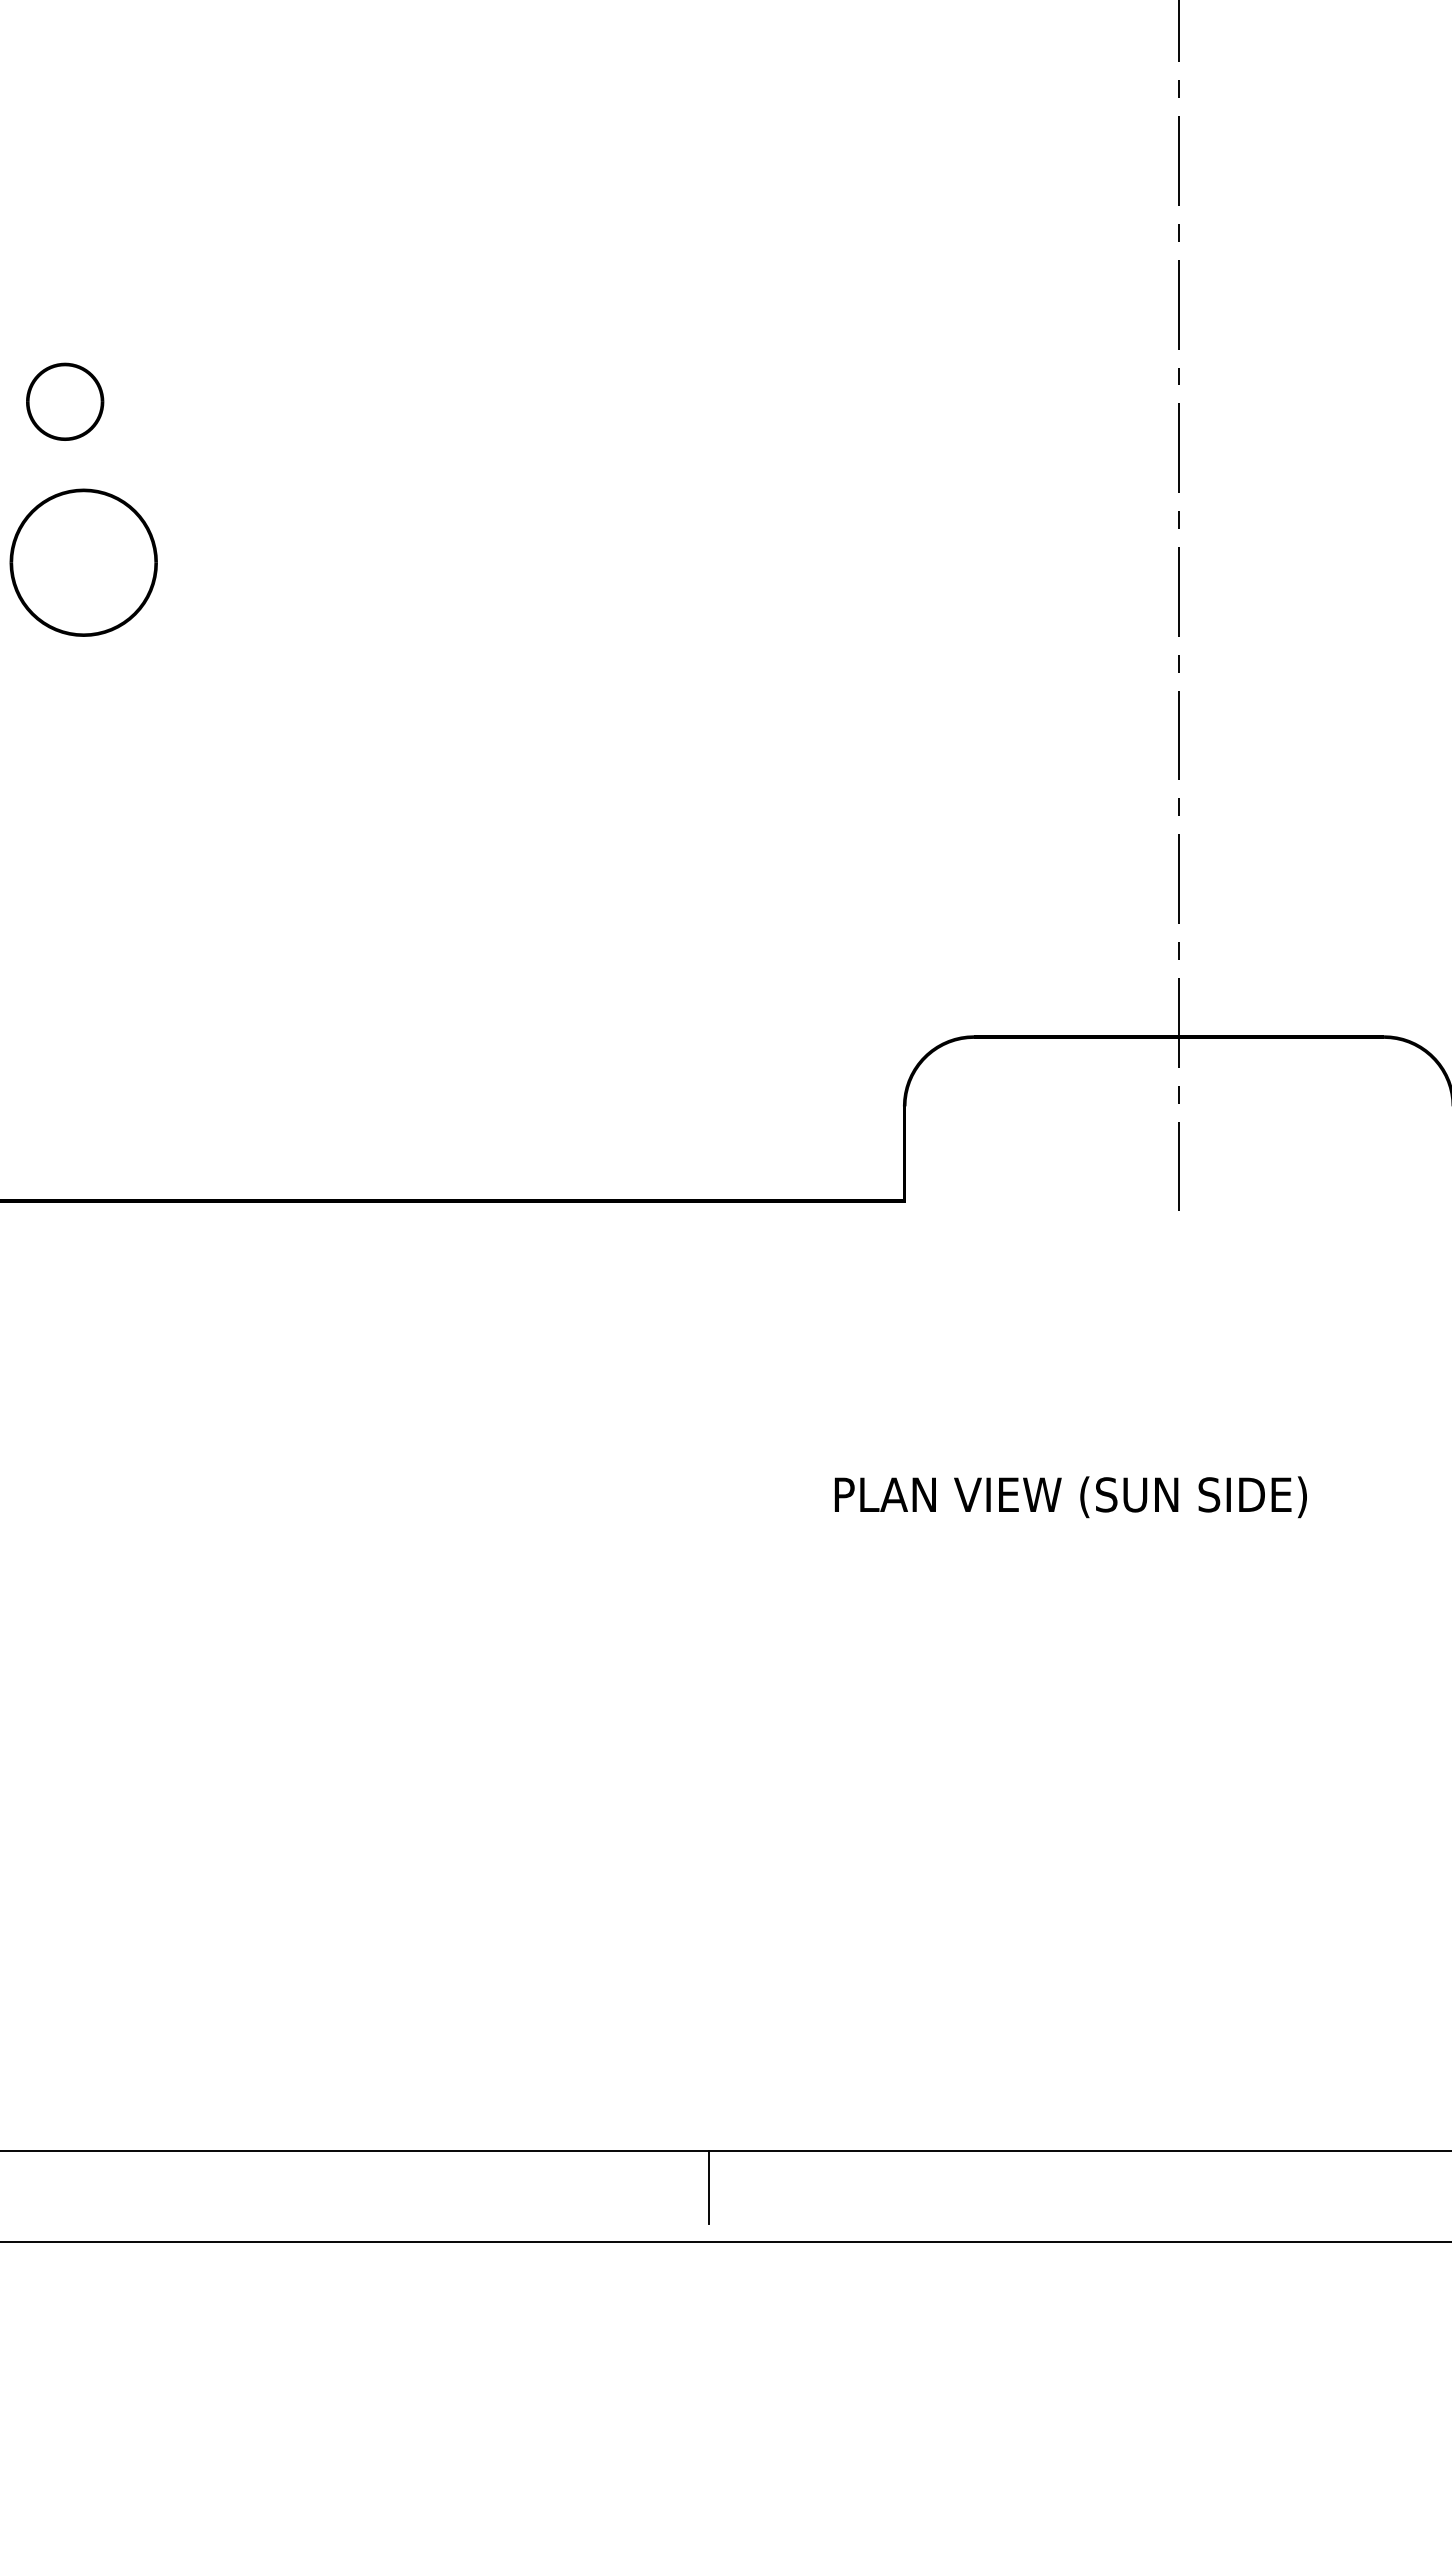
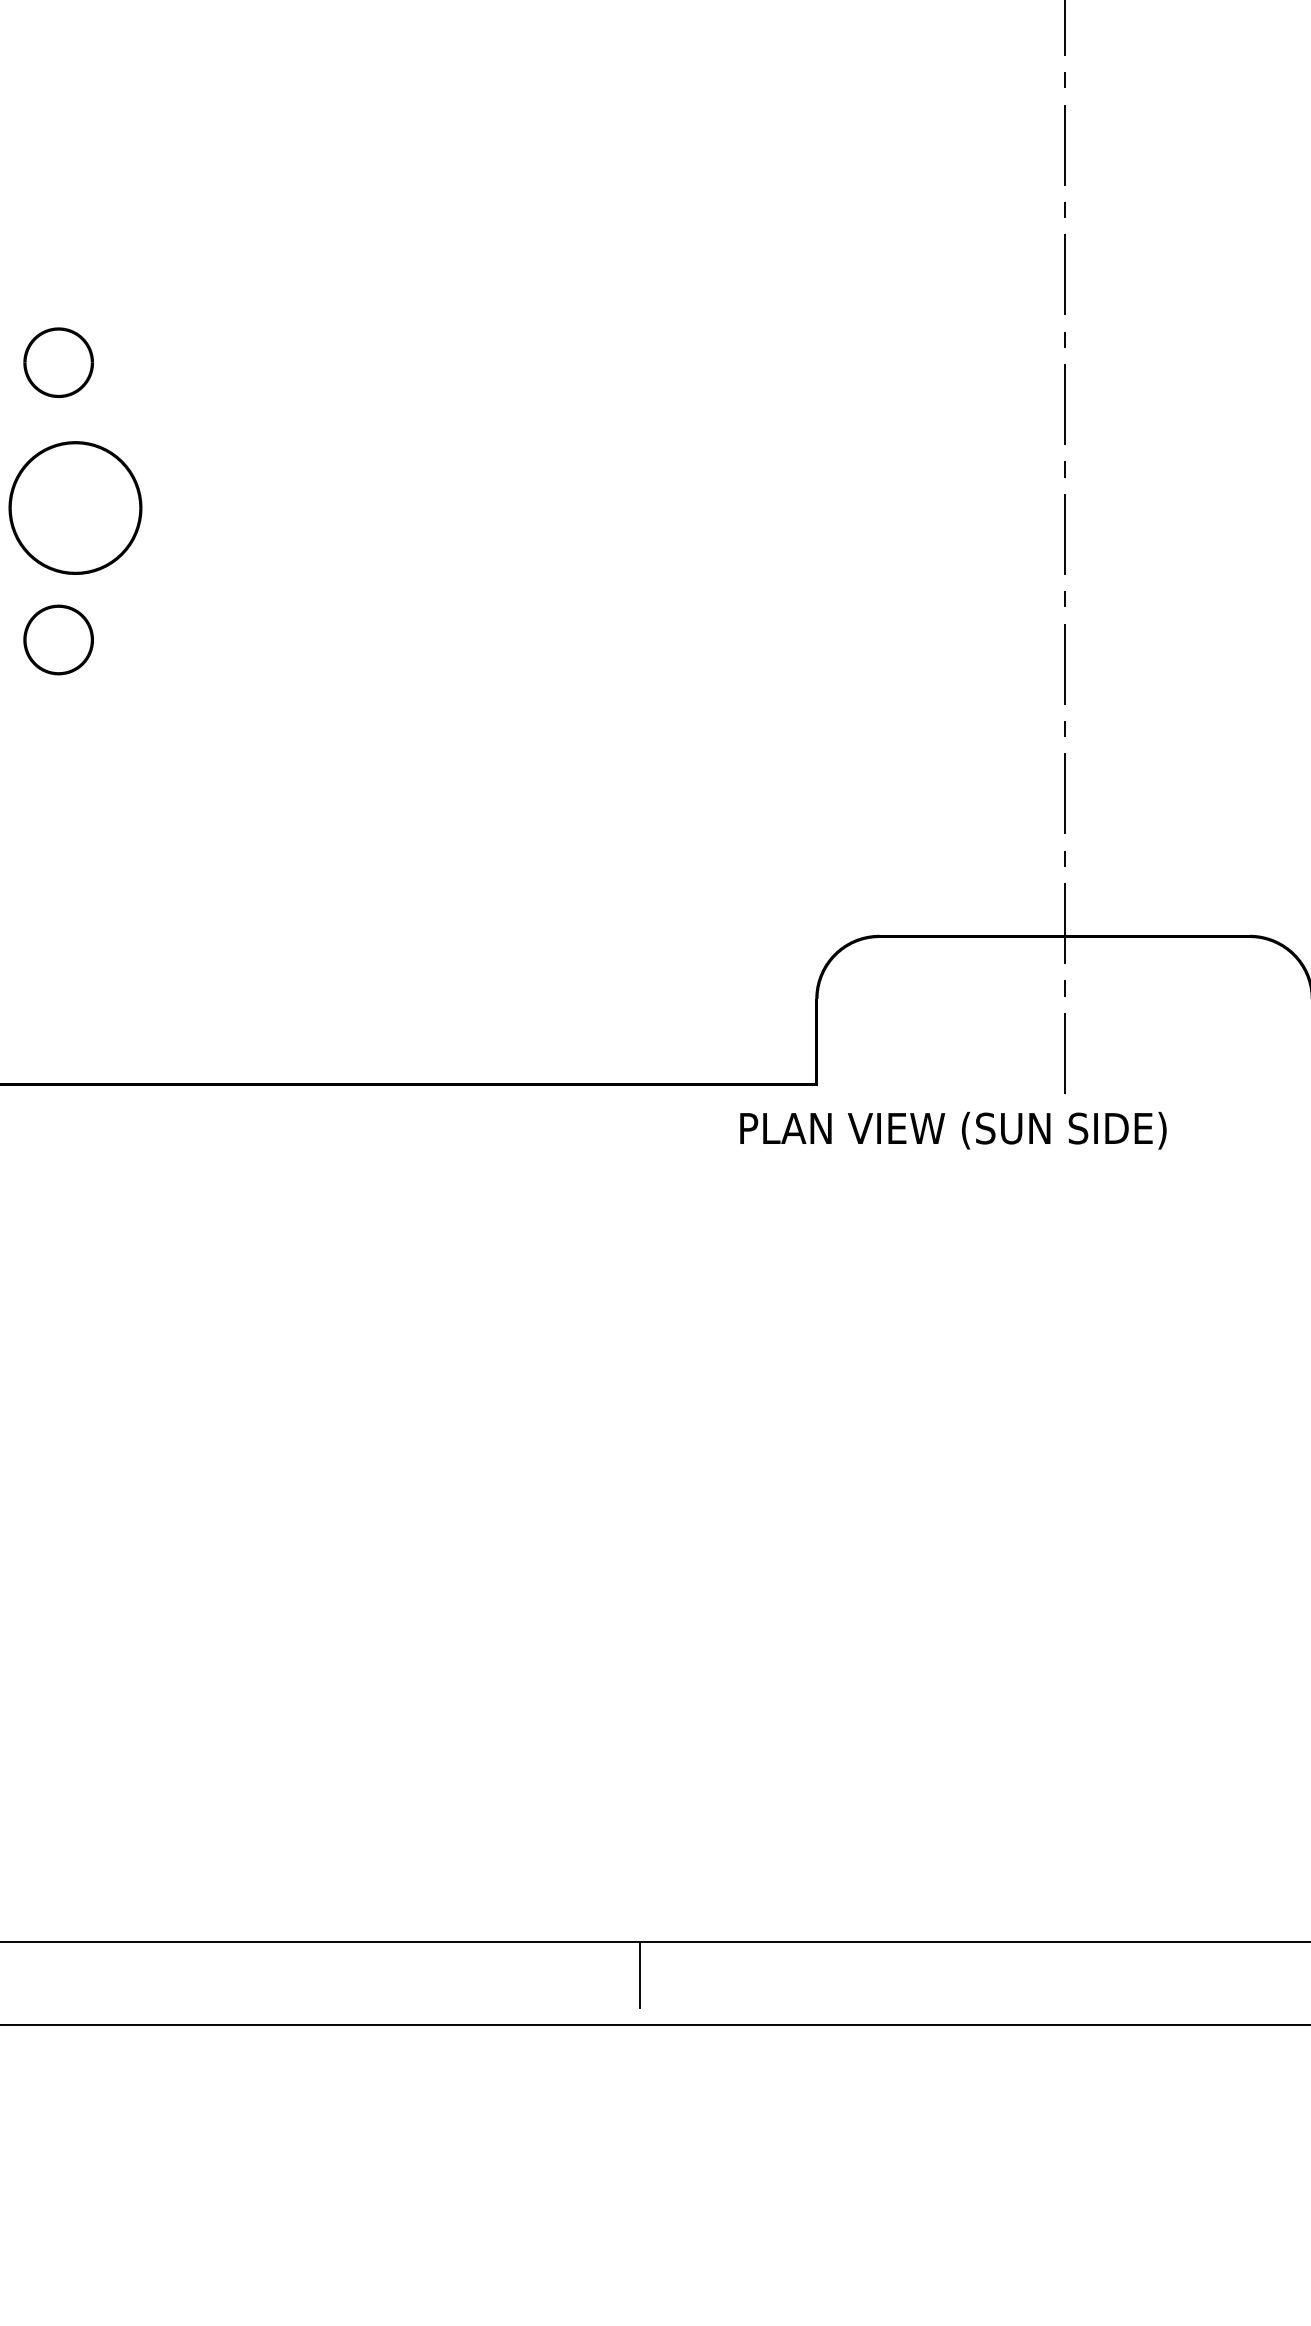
part: (65, 708) -> (59, 639), added
text: (1070, 1497) -> (953, 1130), moved

